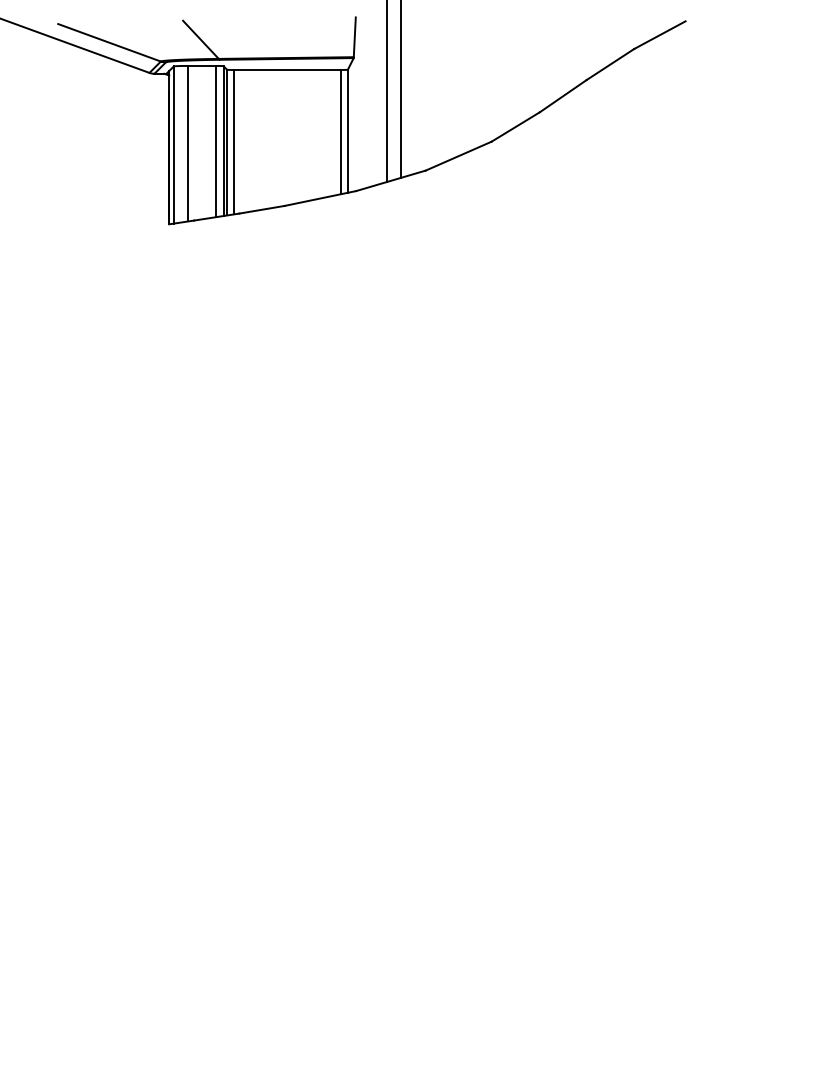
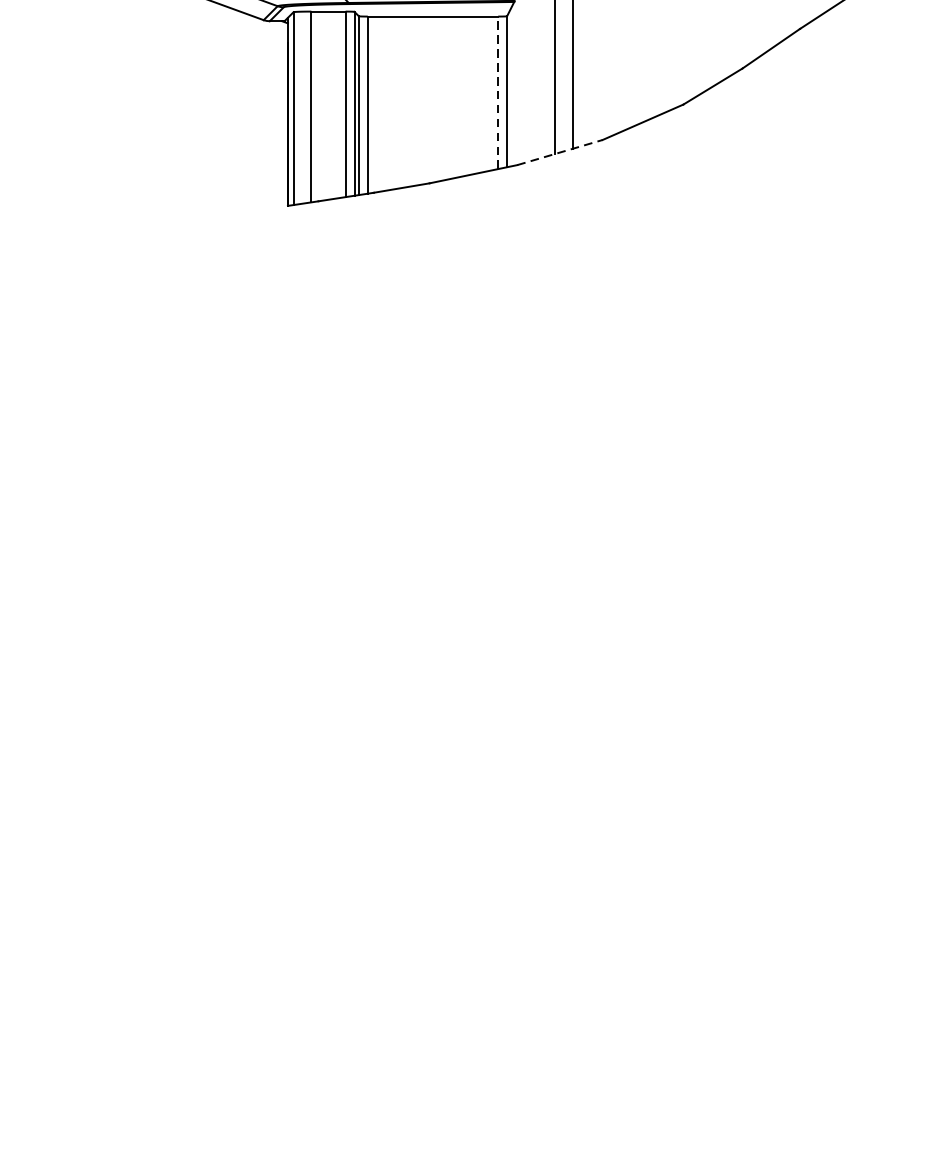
line: (340, 131) -> (498, 92), solid -> dashed
line: (391, 180) -> (560, 152), solid -> dashed

